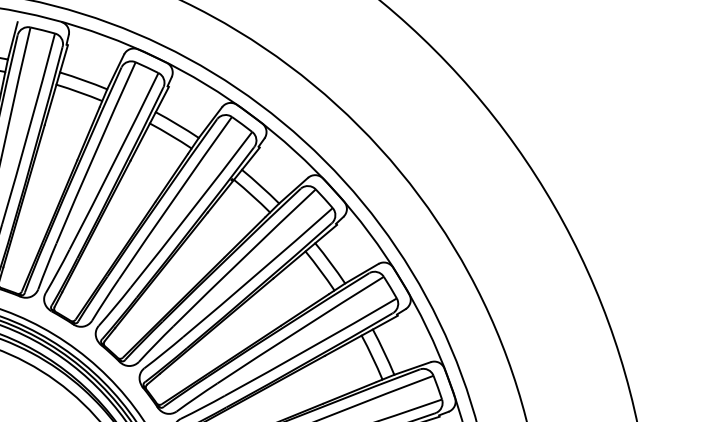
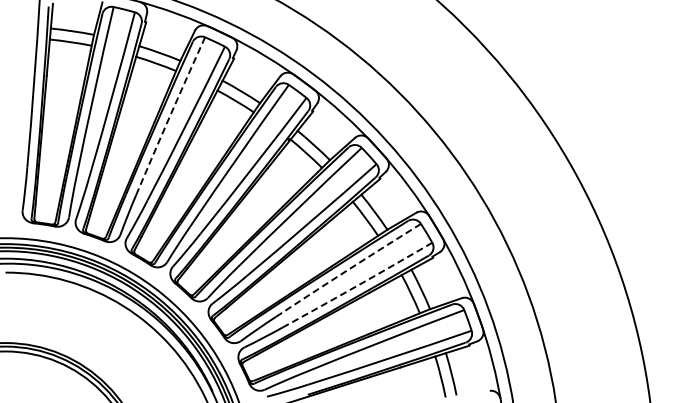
arc: (95, 152) -> (170, 115), solid -> dashed
arc: (300, 329) -> (348, 269), solid -> dashed
arc: (310, 347) -> (357, 285), solid -> dashed

